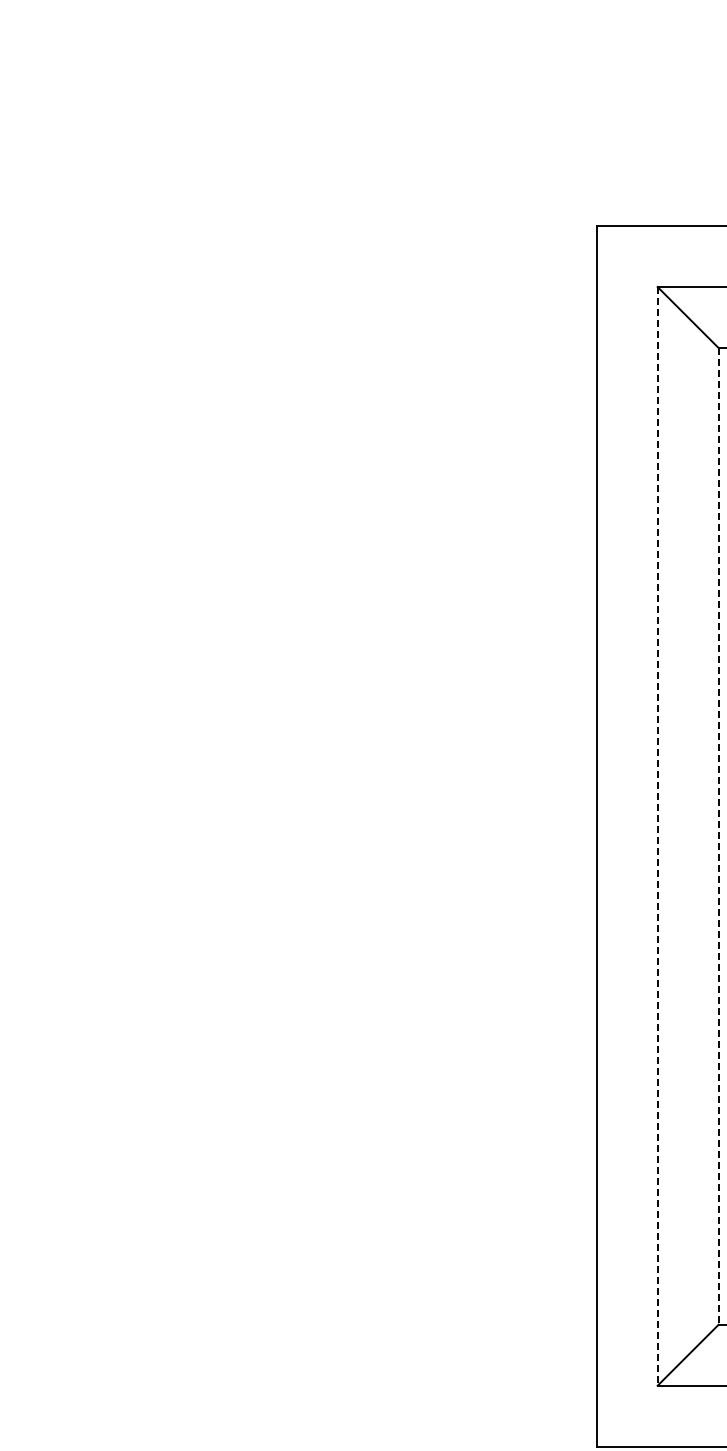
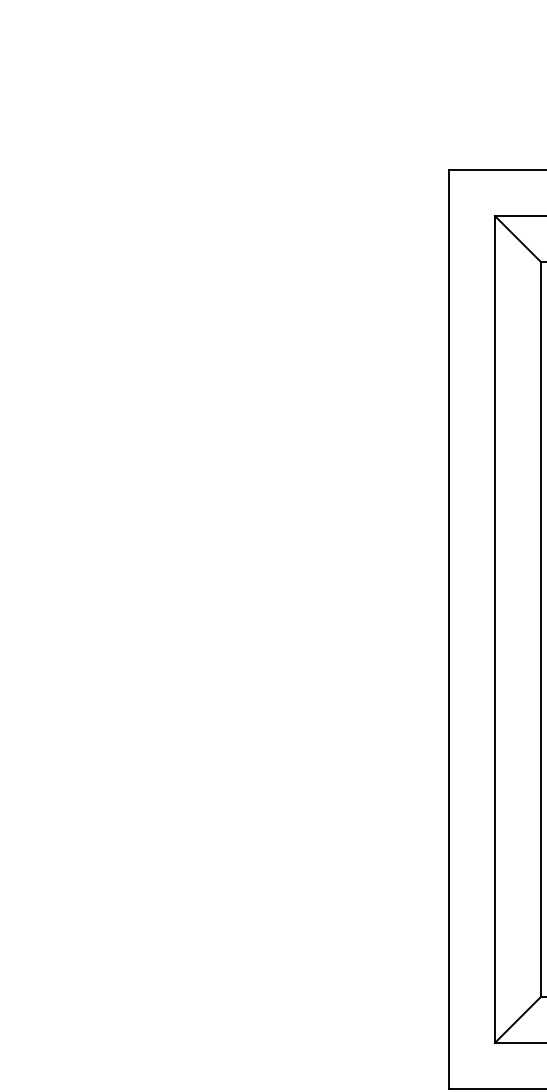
line: (657, 836) -> (494, 629), dashed -> solid
line: (718, 836) -> (540, 629), dashed -> solid

